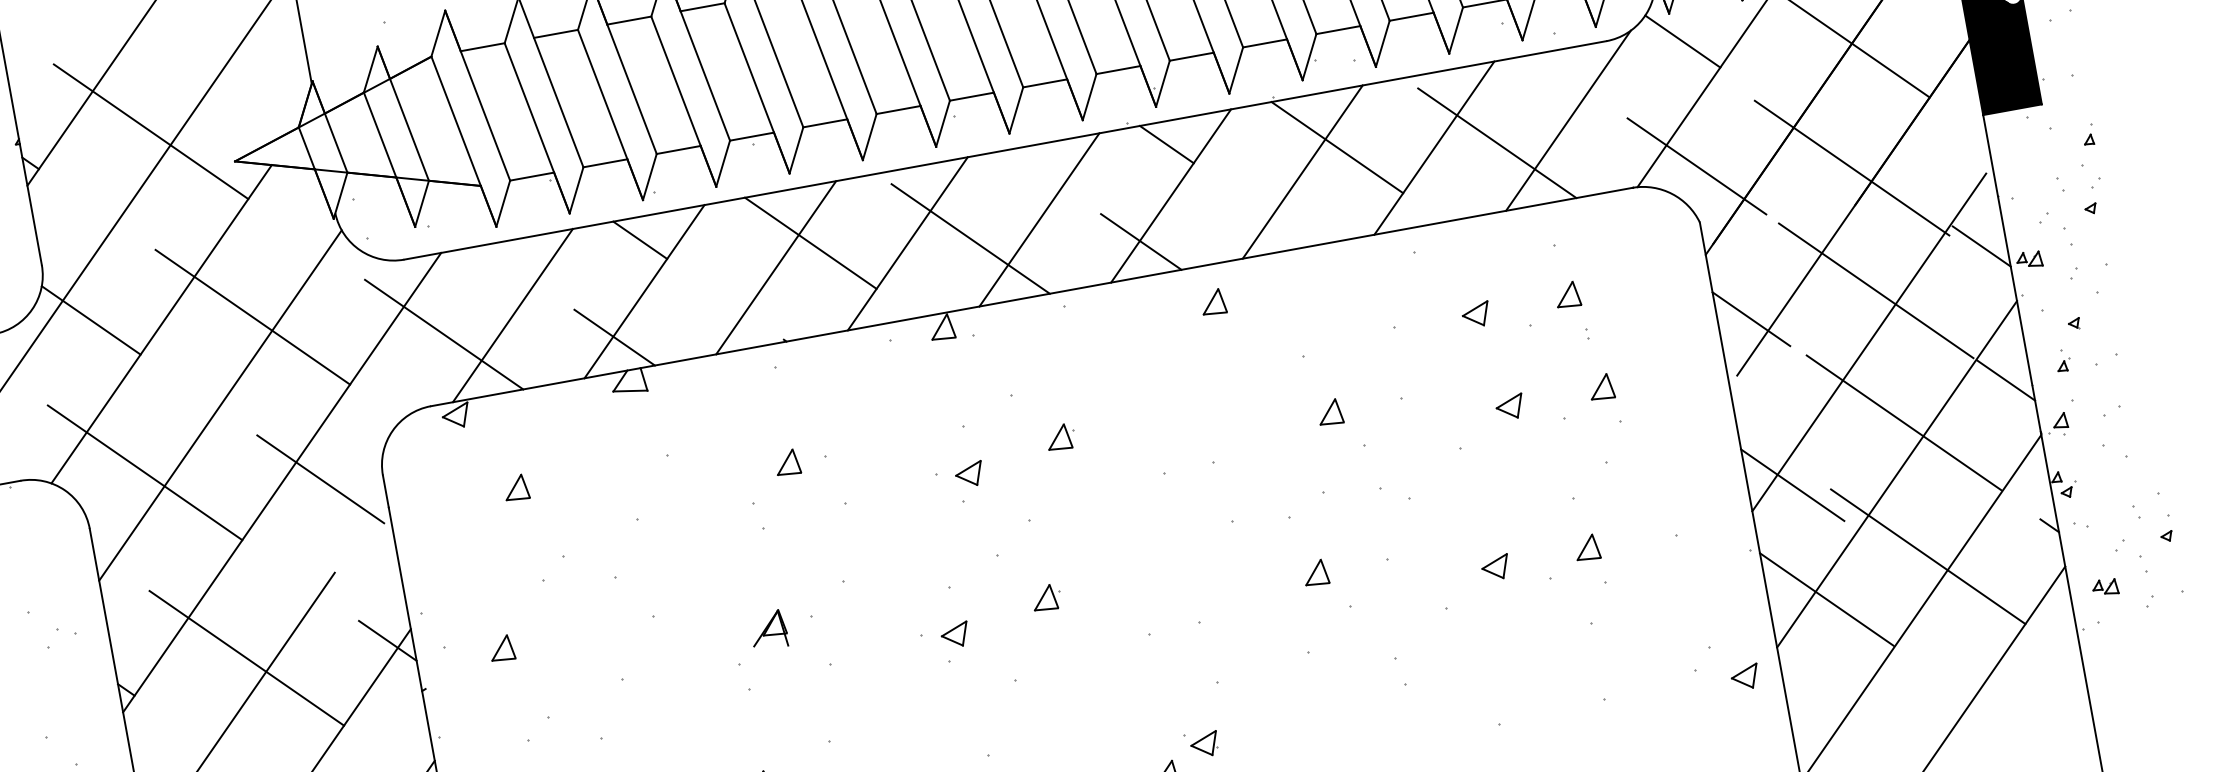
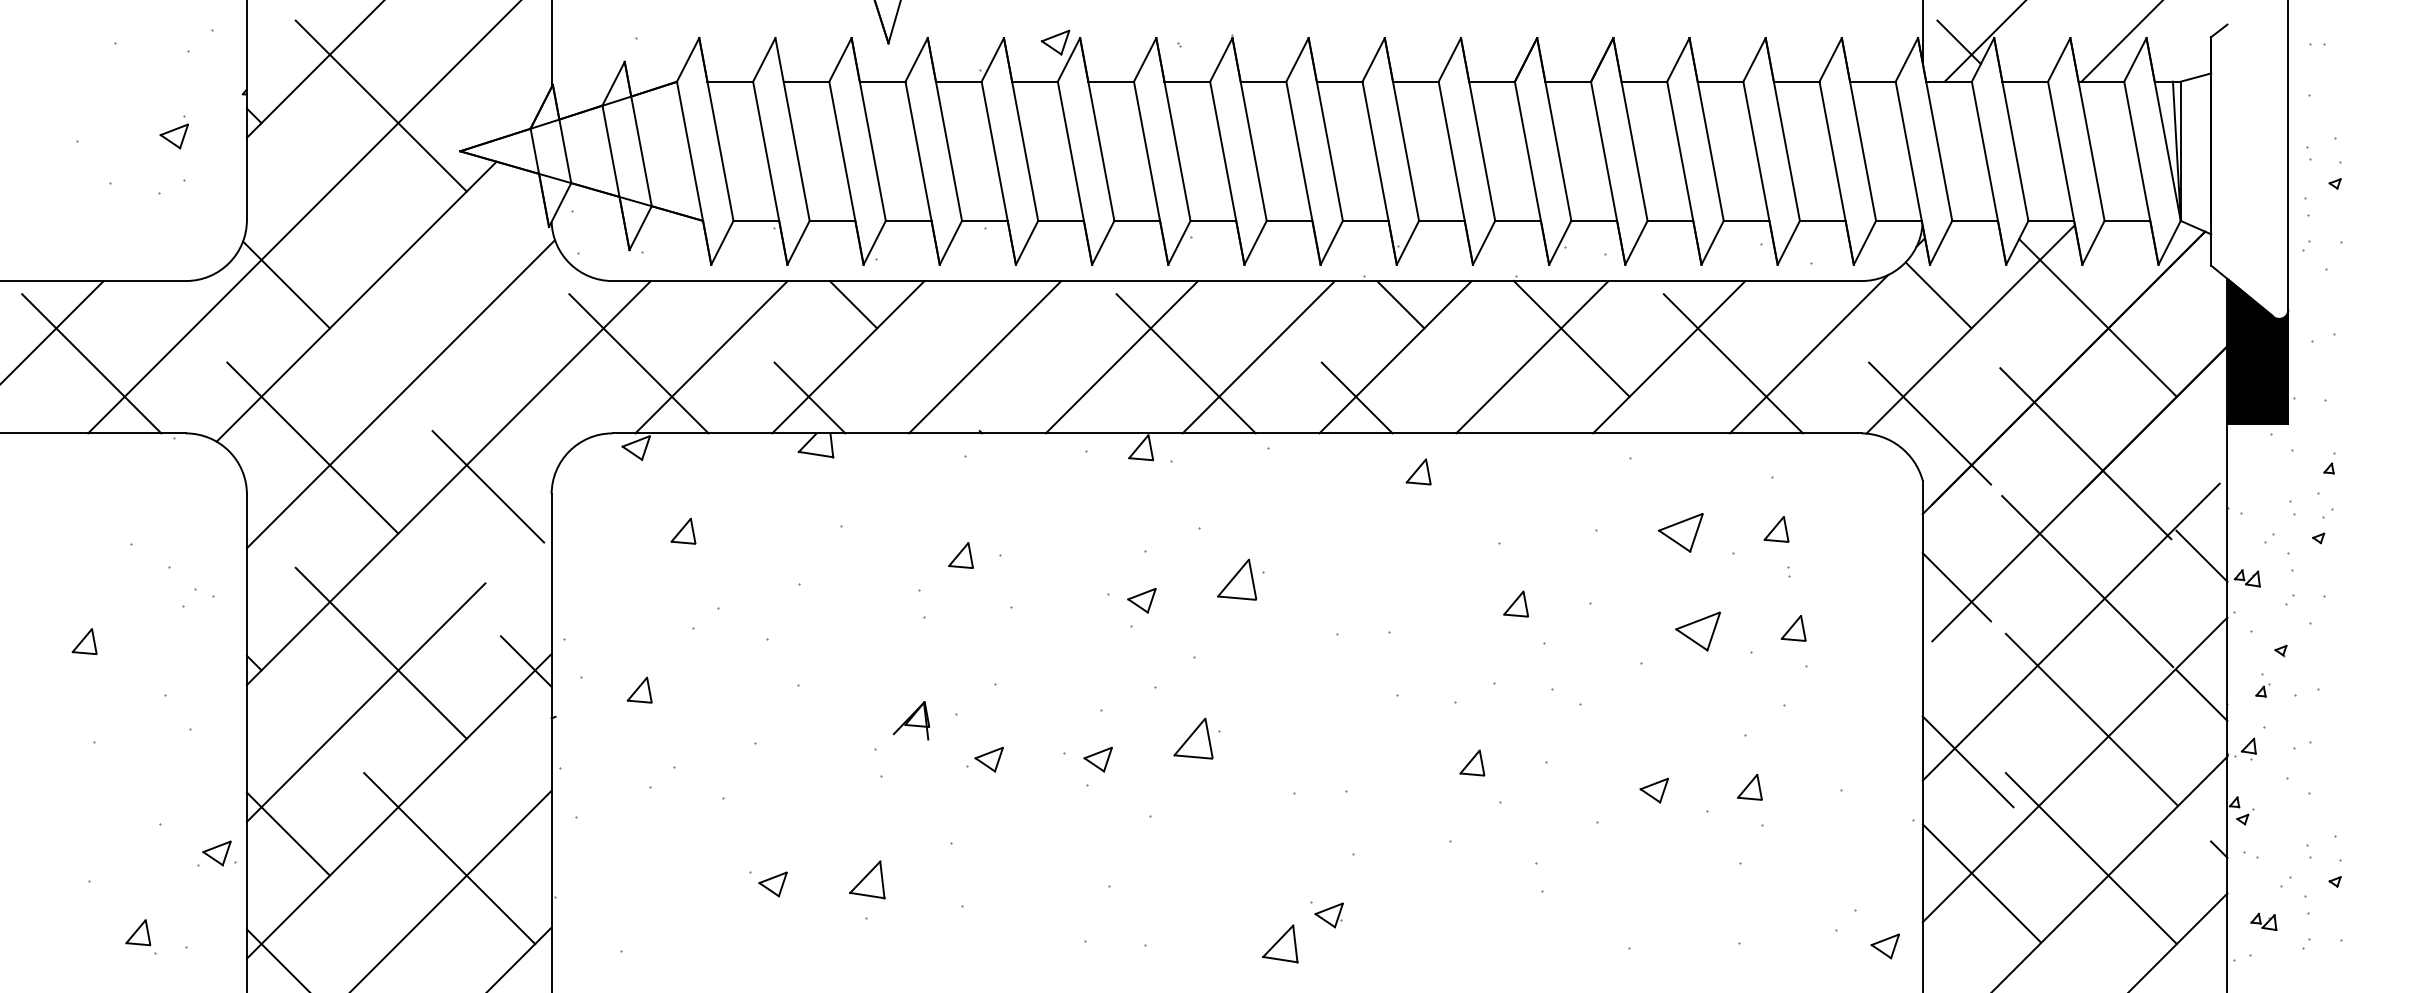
line: (810, 242) -> (1024, 338), removed
part: (1475, 314) -> (1680, 532), size x1.6
line: (252, 316) -> (449, 310), removed
part: (1509, 407) -> (1697, 631), size x1.6
part: (1060, 437) -> (1240, 579), size x1.6
part: (1046, 597) -> (1196, 738), size x1.6
part: (849, 654) -> (988, 759), added

